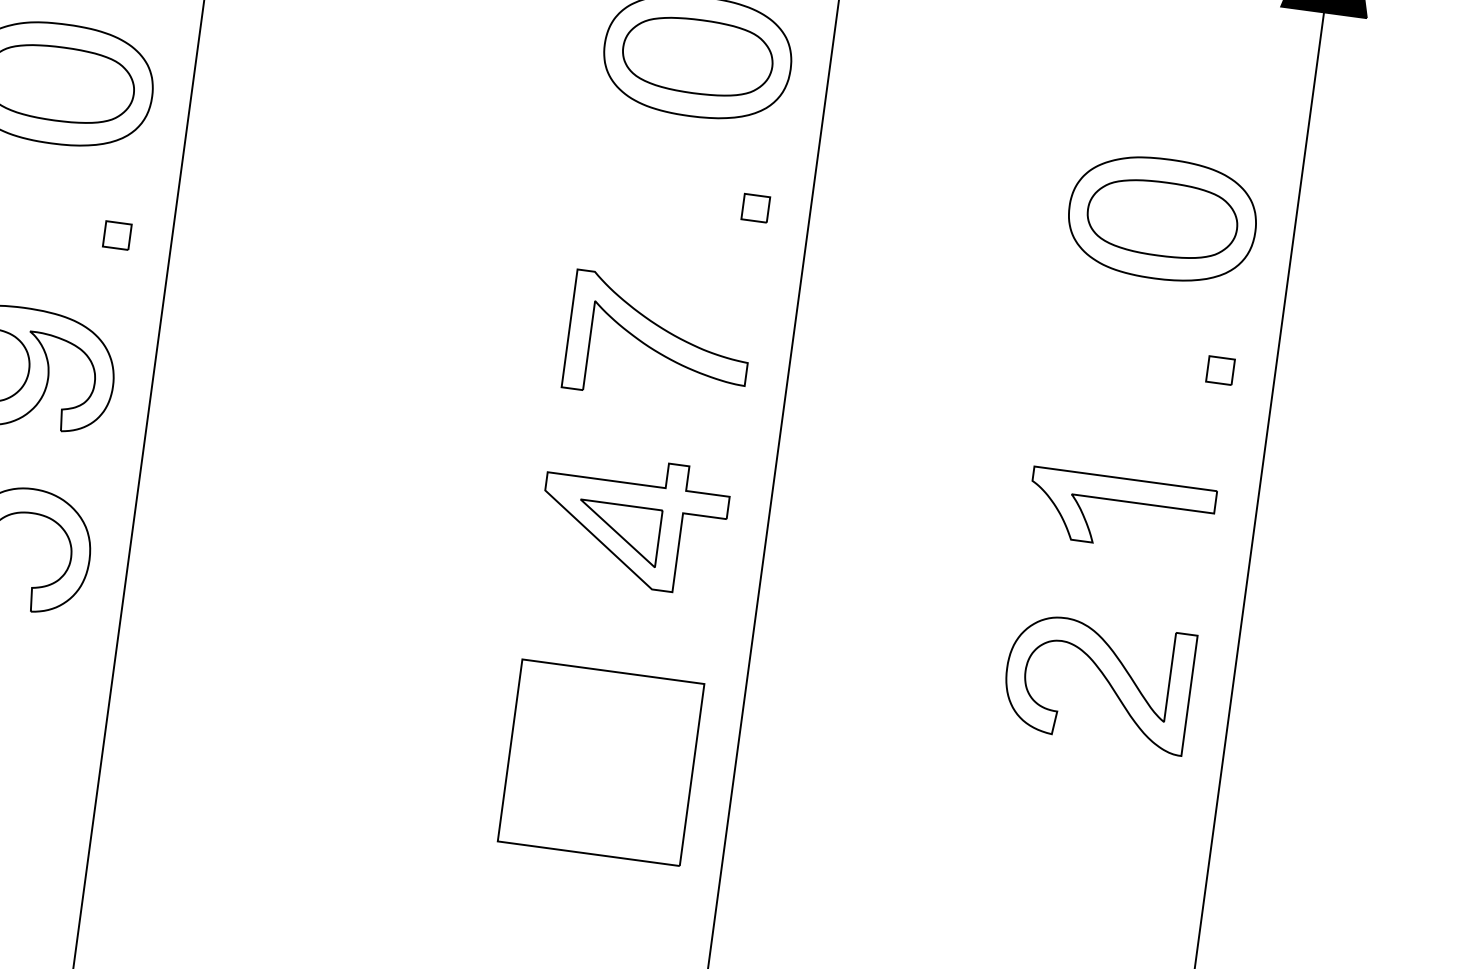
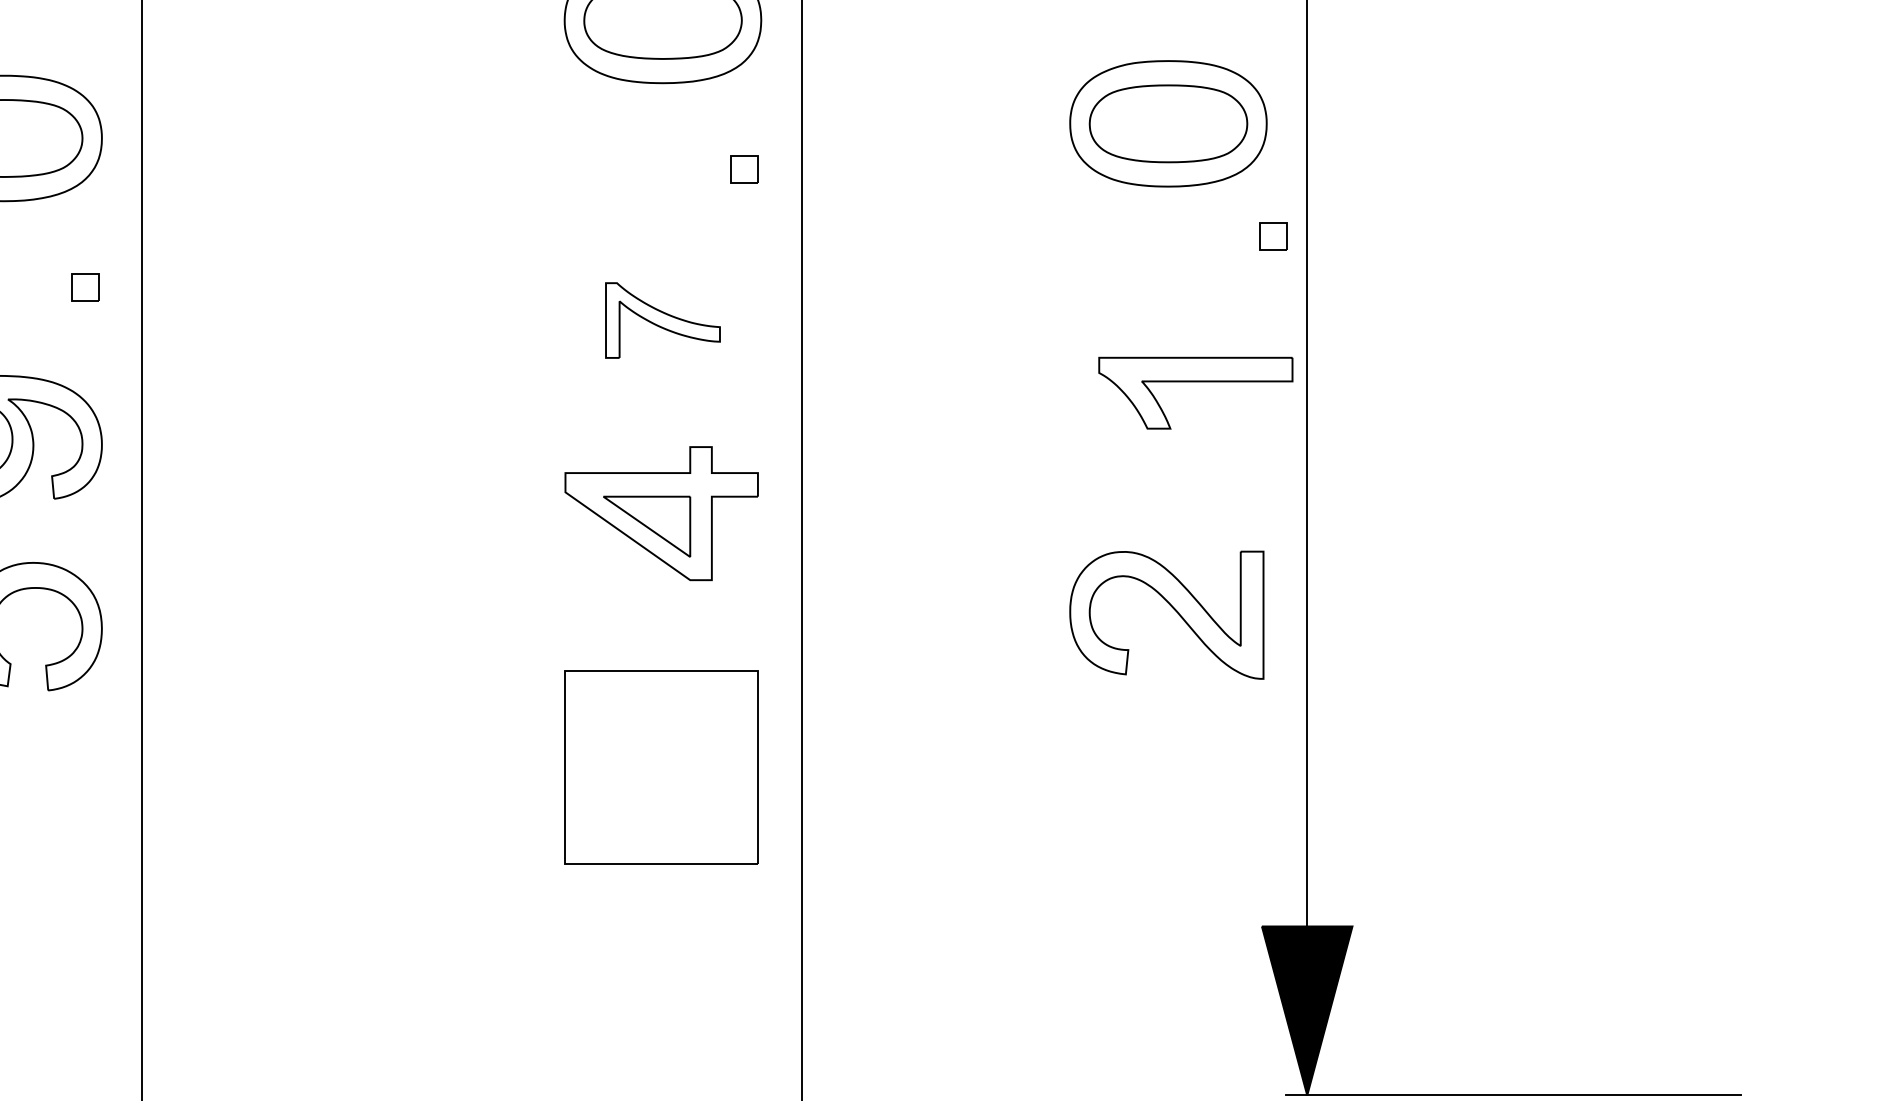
part: (658, 340) -> (662, 320), size x0.6
part: (1220, 371) -> (1273, 236), moved
part: (1122, 502) -> (1195, 382), moved

